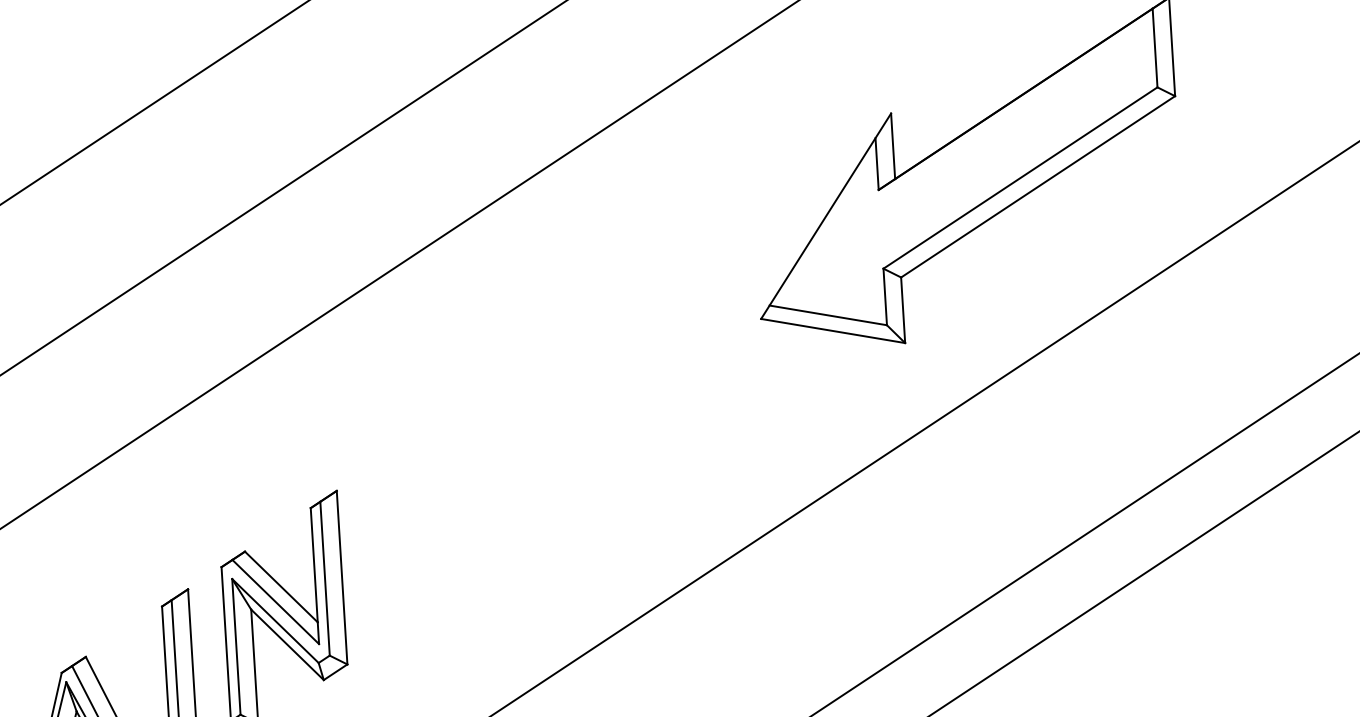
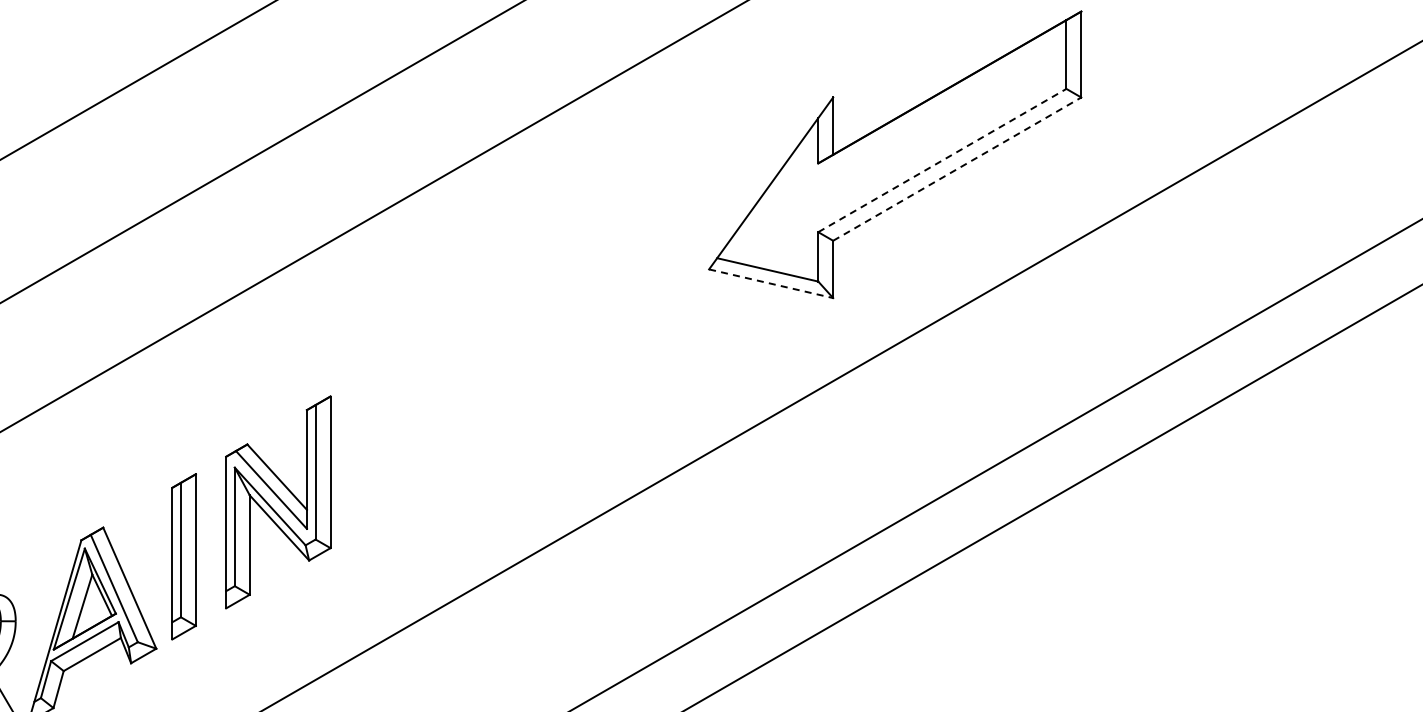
line: (1020, 177) -> (942, 160), solid -> dashed
line: (1038, 186) -> (957, 168), solid -> dashed
line: (833, 330) -> (771, 283), solid -> dashed

